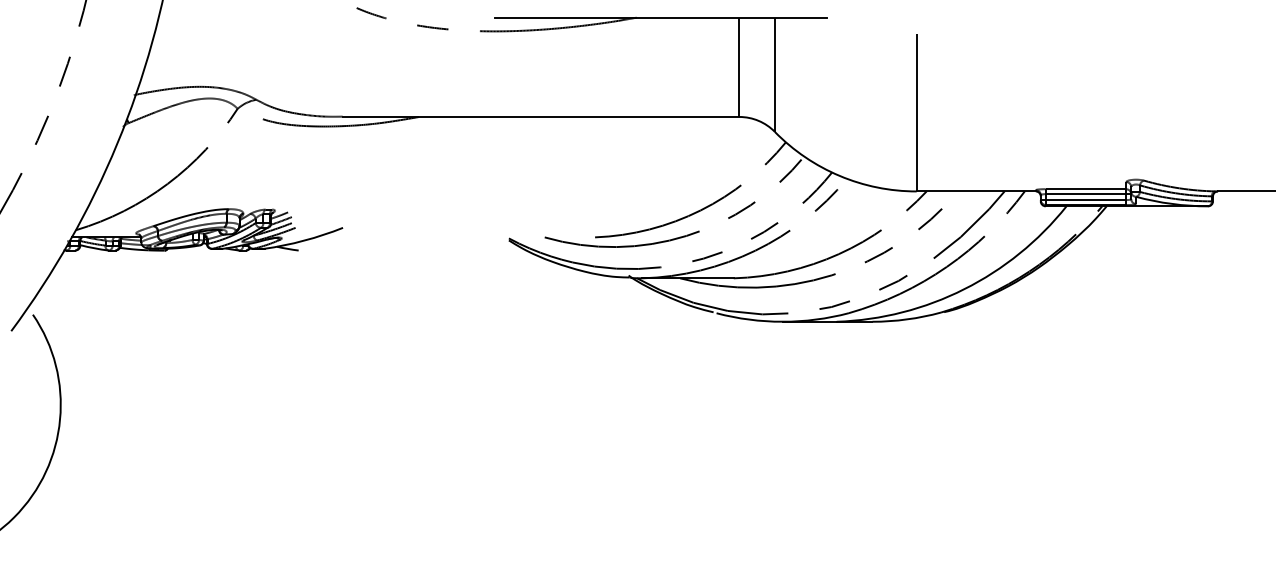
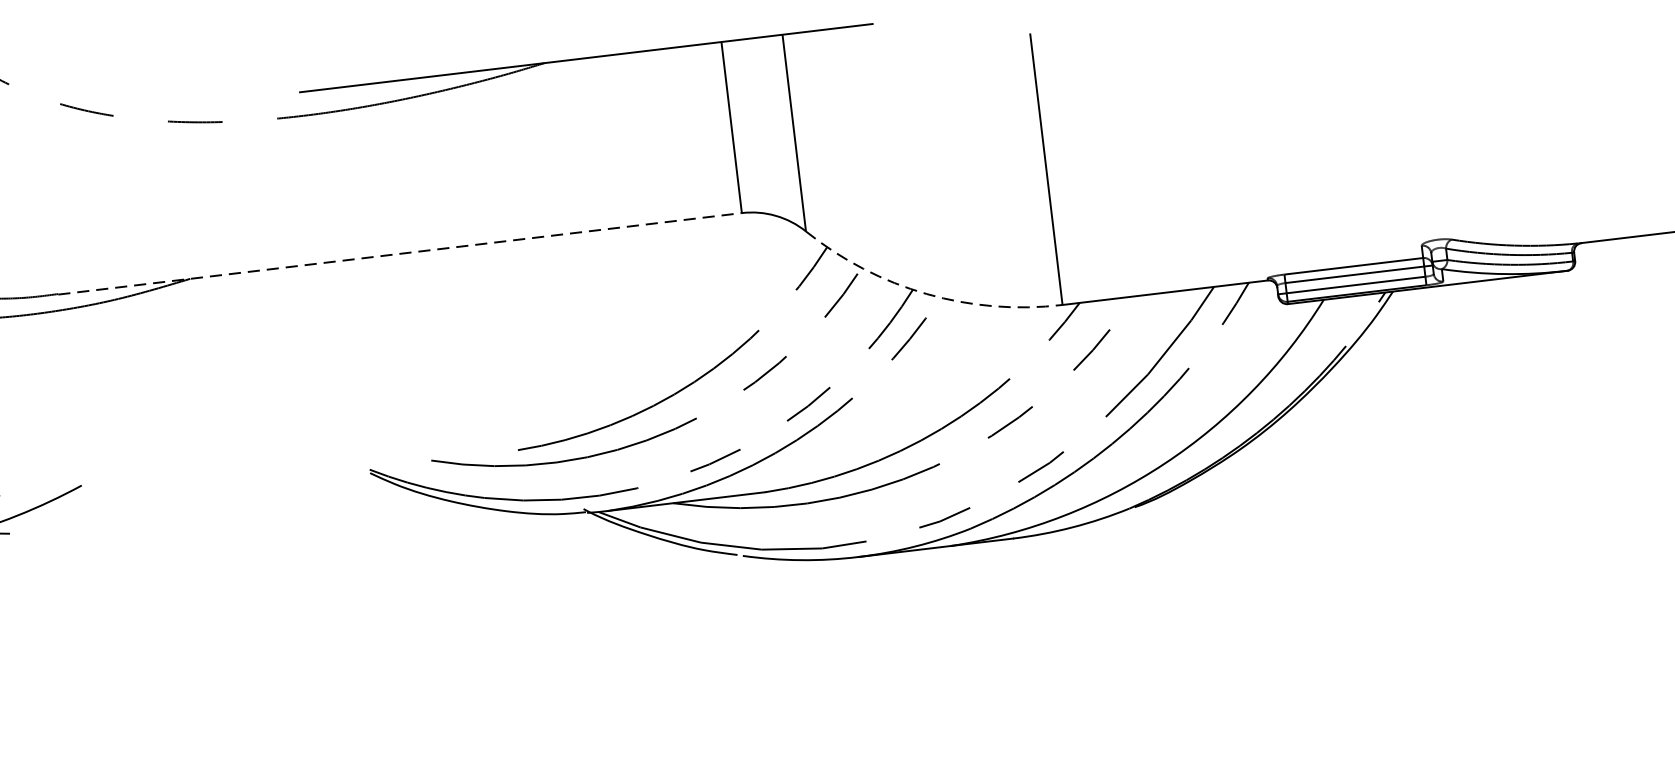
line: (541, 116) -> (400, 252), solid -> dashed
arc: (839, 175) -> (926, 293), solid -> dashed

